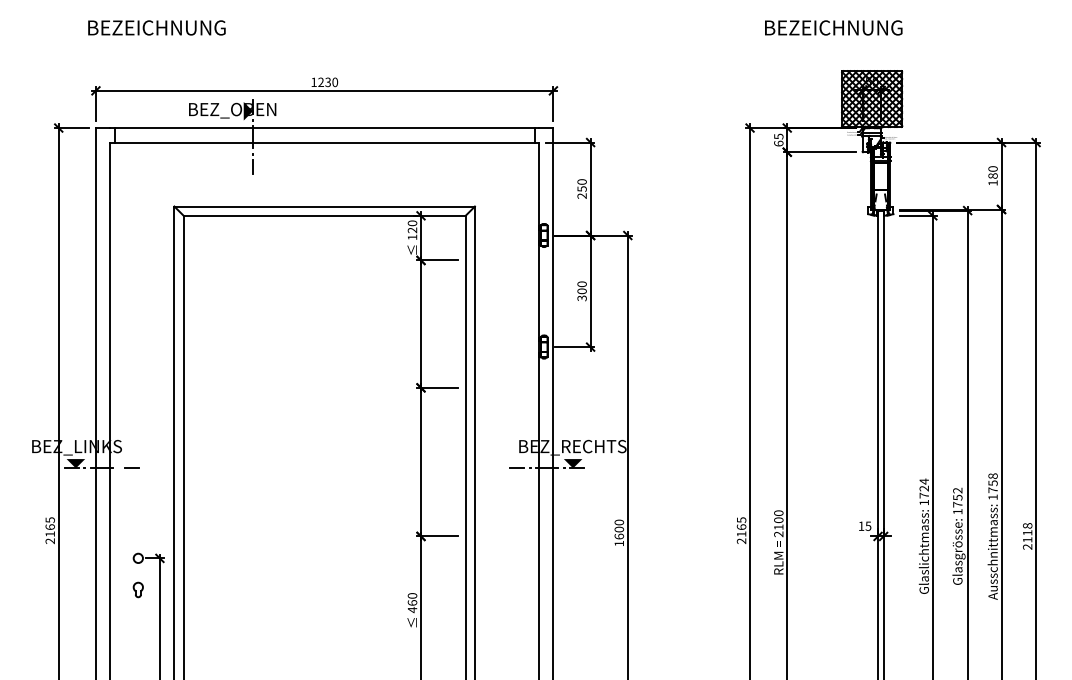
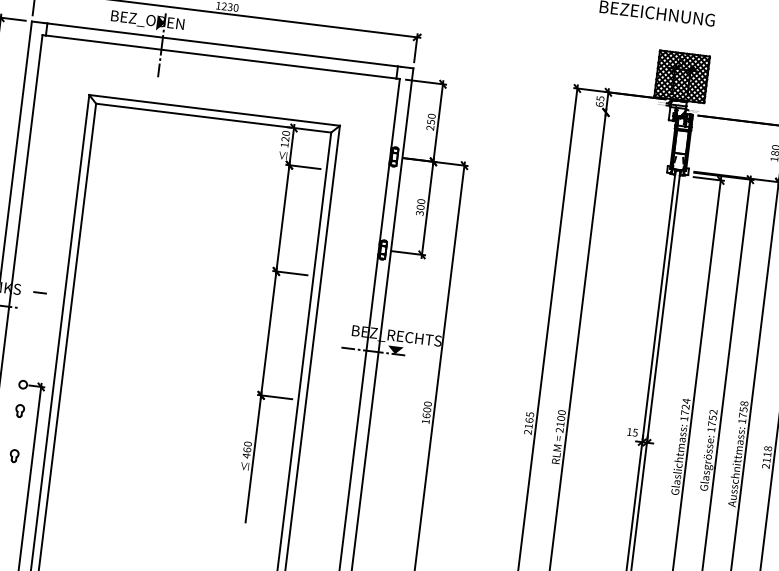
line: (819, 152) -> (632, 116), removed
line: (131, 467) -> (39, 292), moved
part: (137, 643) -> (13, 455), added

